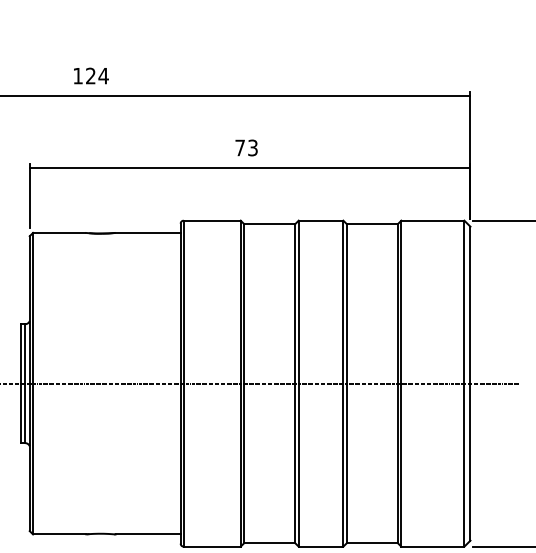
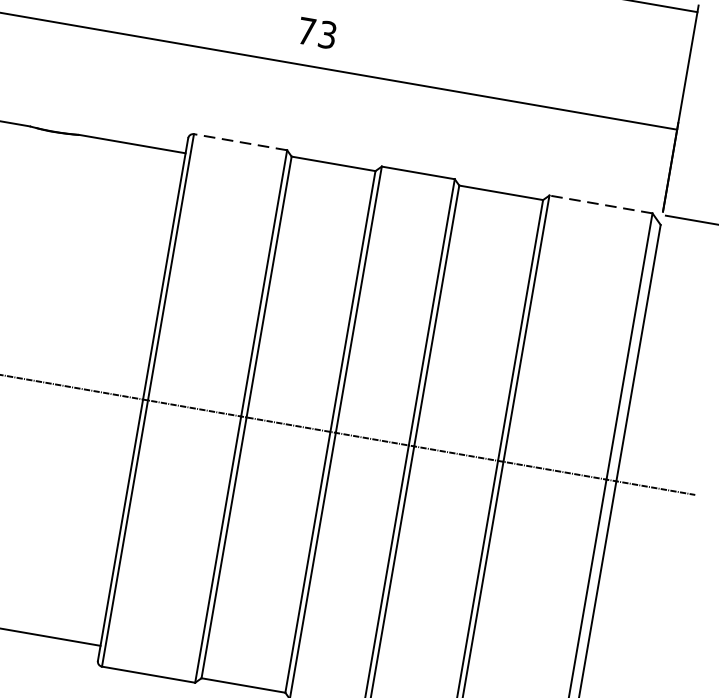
line: (212, 220) -> (241, 142), solid -> dashed
line: (432, 220) -> (600, 204), solid -> dashed

